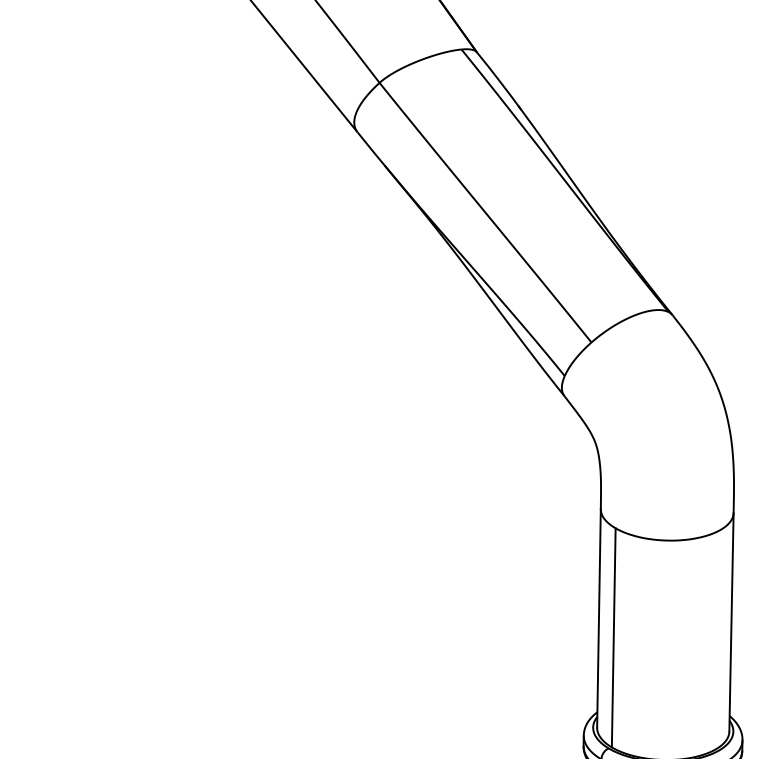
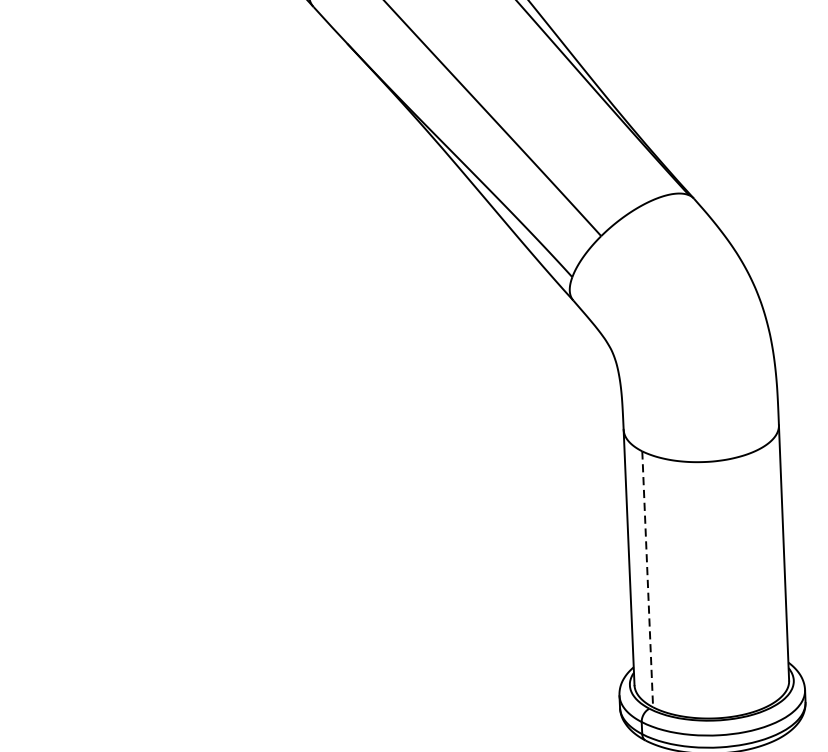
line: (613, 637) -> (647, 578), solid -> dashed

